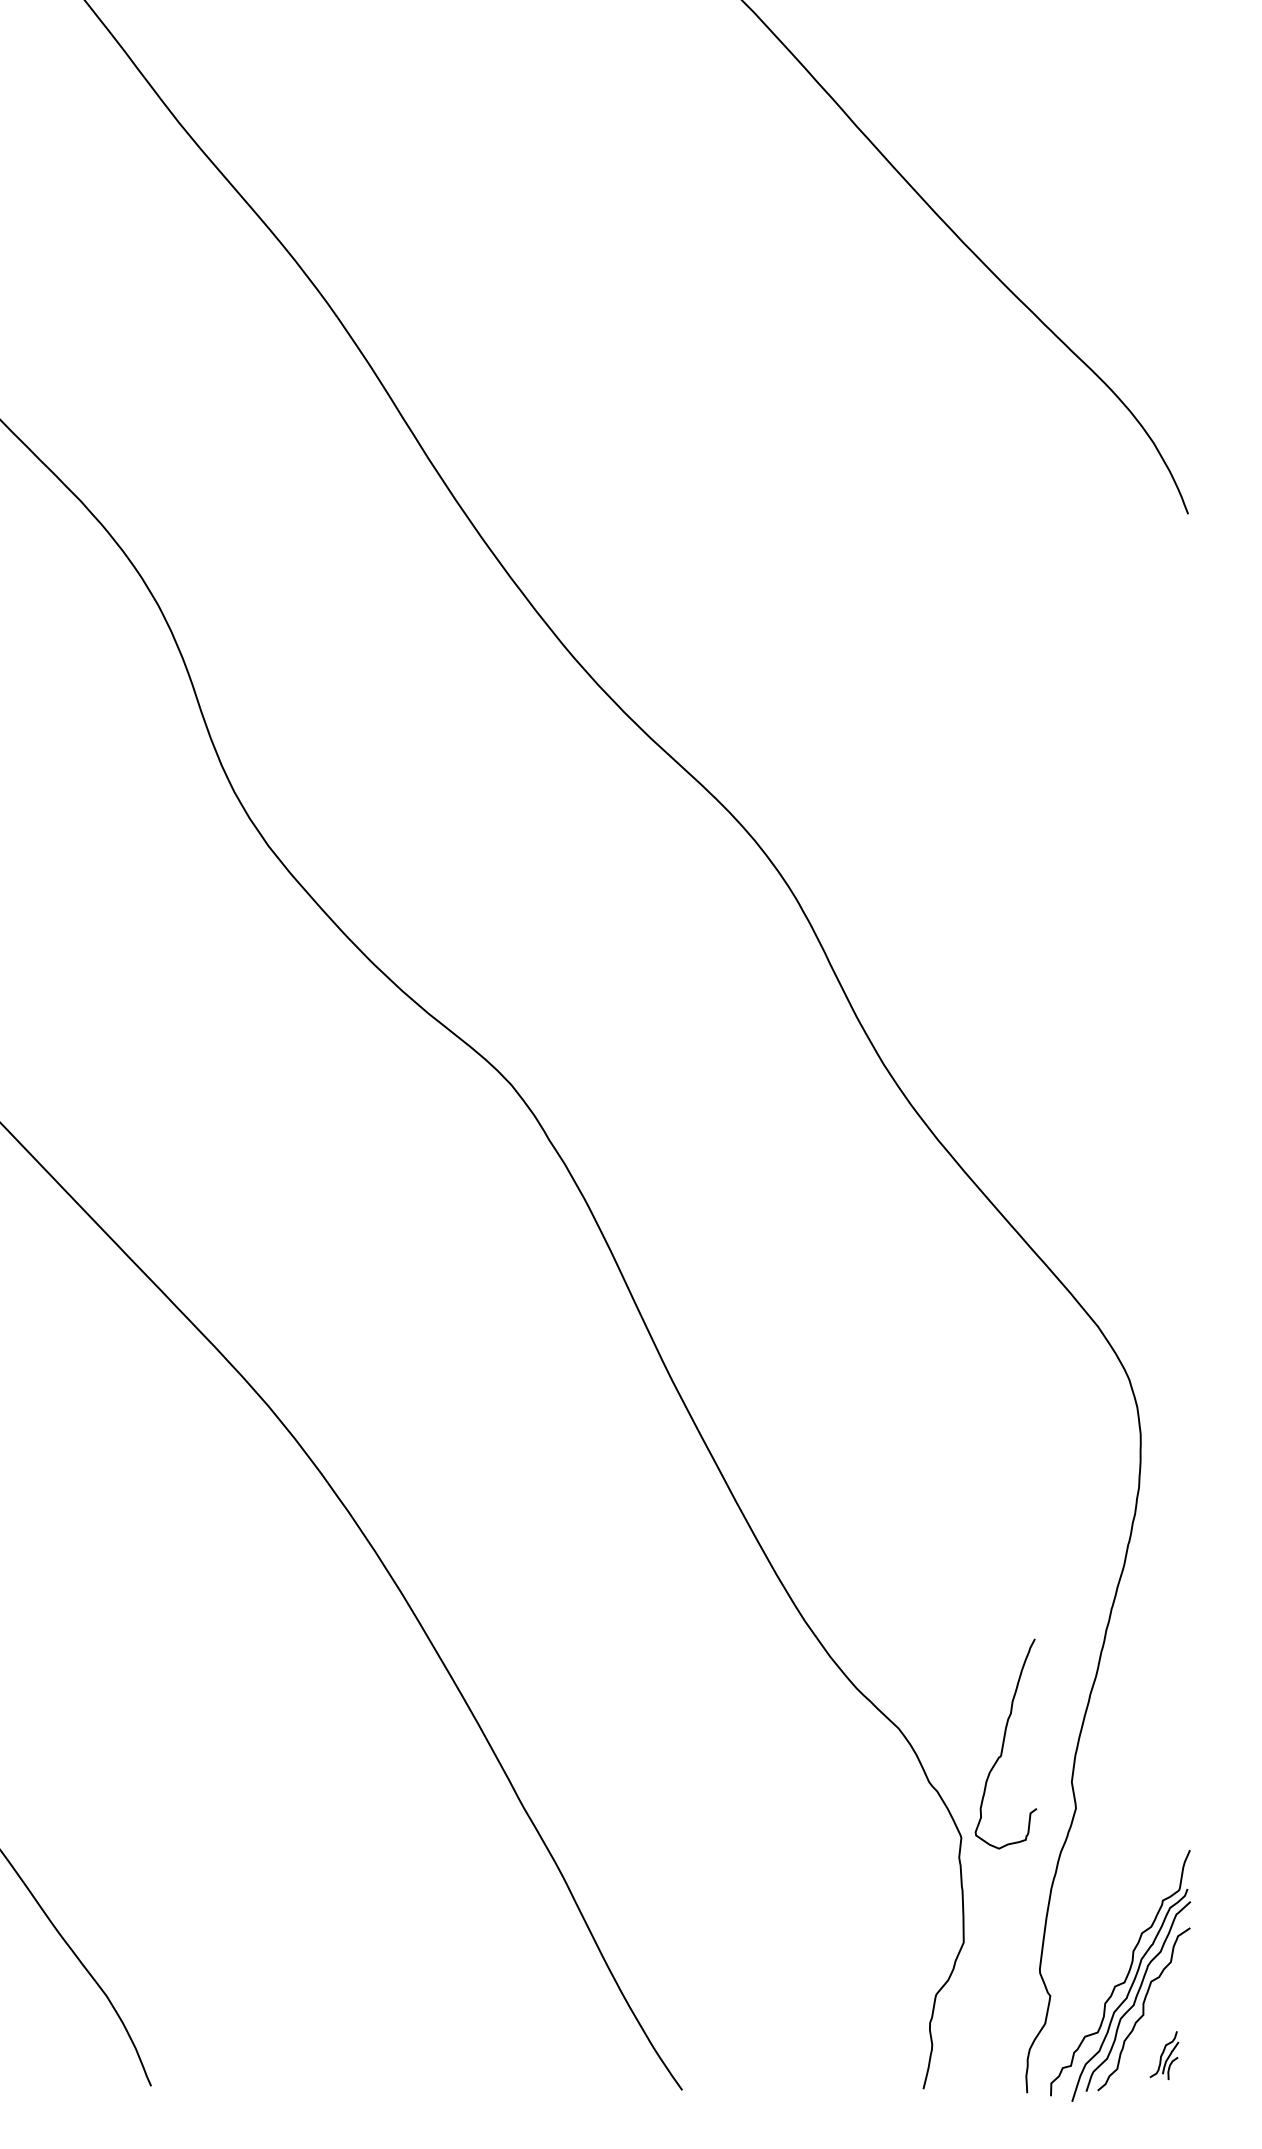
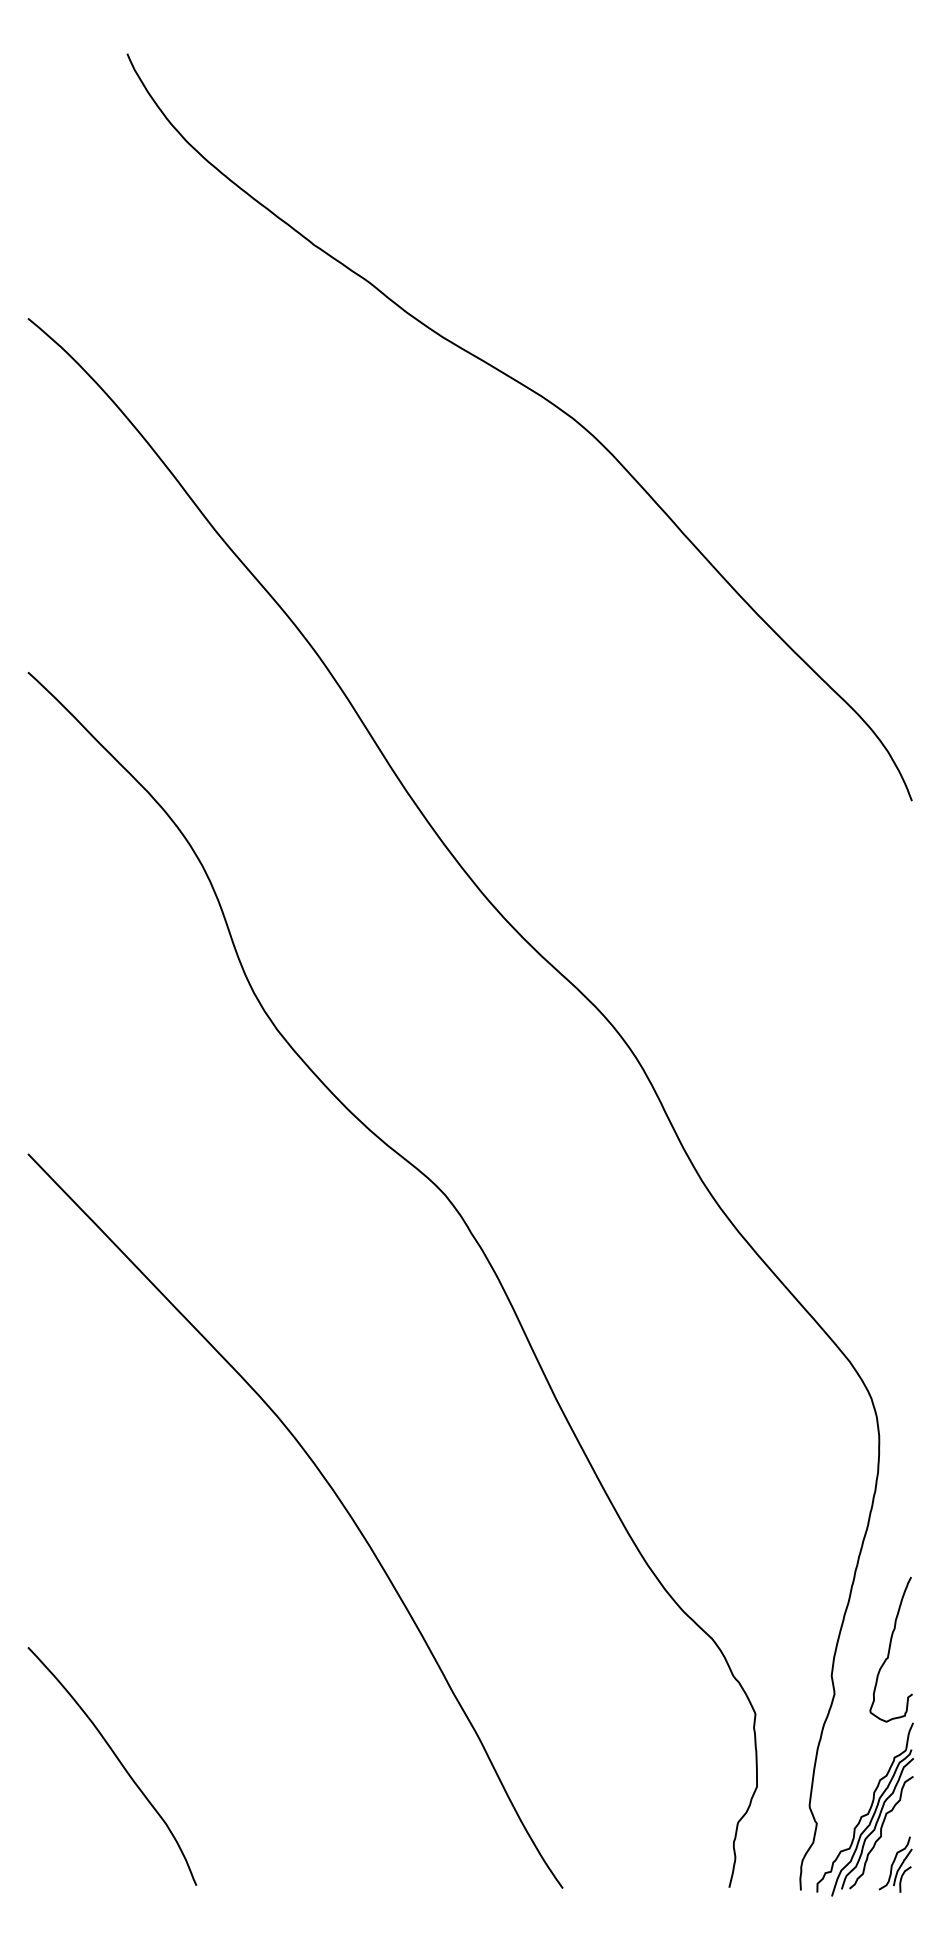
curve: (1004, 1743) -> (890, 1649), moved
part: (1164, 2055) -> (895, 1864), size x1.67

